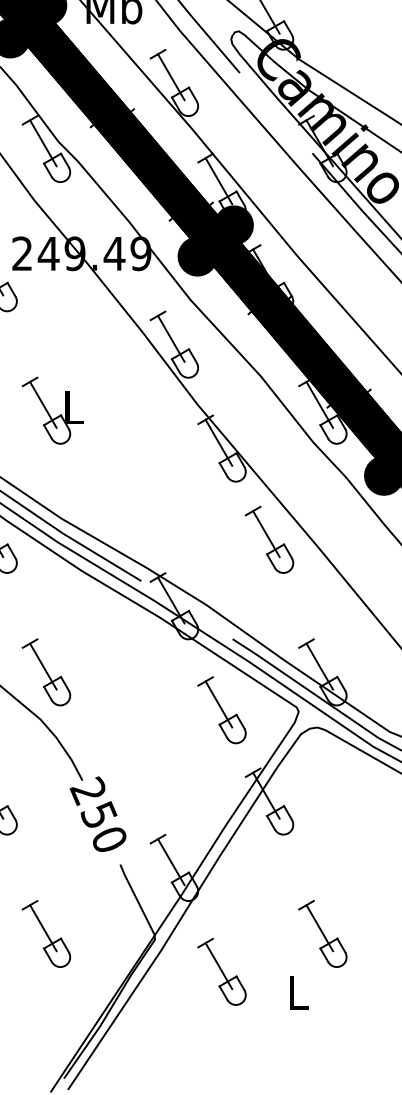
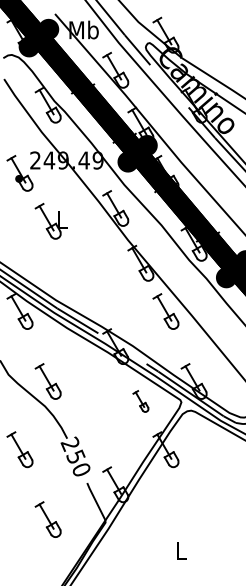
part: (50, 409) -> (50, 220), moved
part: (221, 710) -> (140, 401), size x0.6
part: (321, 933) -> (193, 519), removed
part: (221, 971) -> (140, 539), removed

